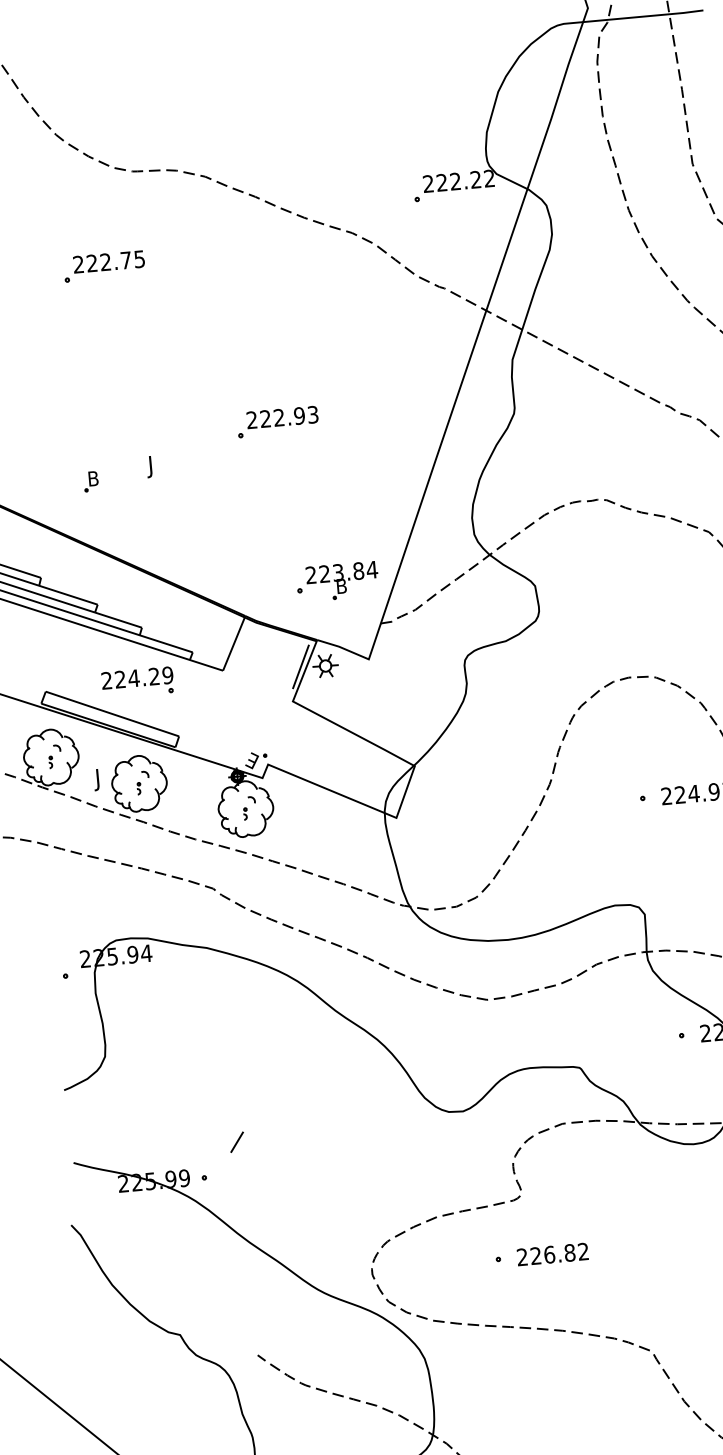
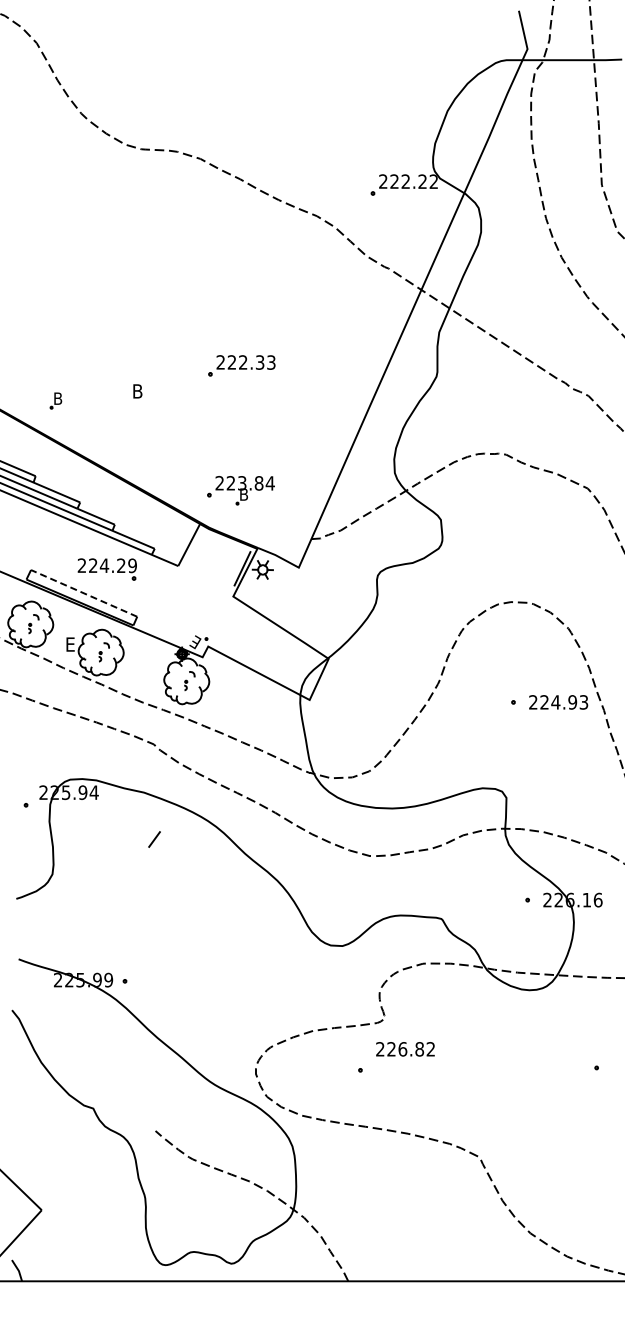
part: (103, 265) -> (110, 224), removed
text: (298, 415) -> (259, 362), 222.93 -> 222.33
text: (153, 466) -> (136, 393), J -> B
part: (90, 481) -> (55, 400), moved
part: (336, 581) -> (240, 490), moved
line: (111, 714) -> (83, 593), solid -> dashed
text: (99, 779) -> (68, 646), J -> E
line: (237, 1142) -> (154, 839), moved
text: (552, 1254) -> (405, 1049), moved

